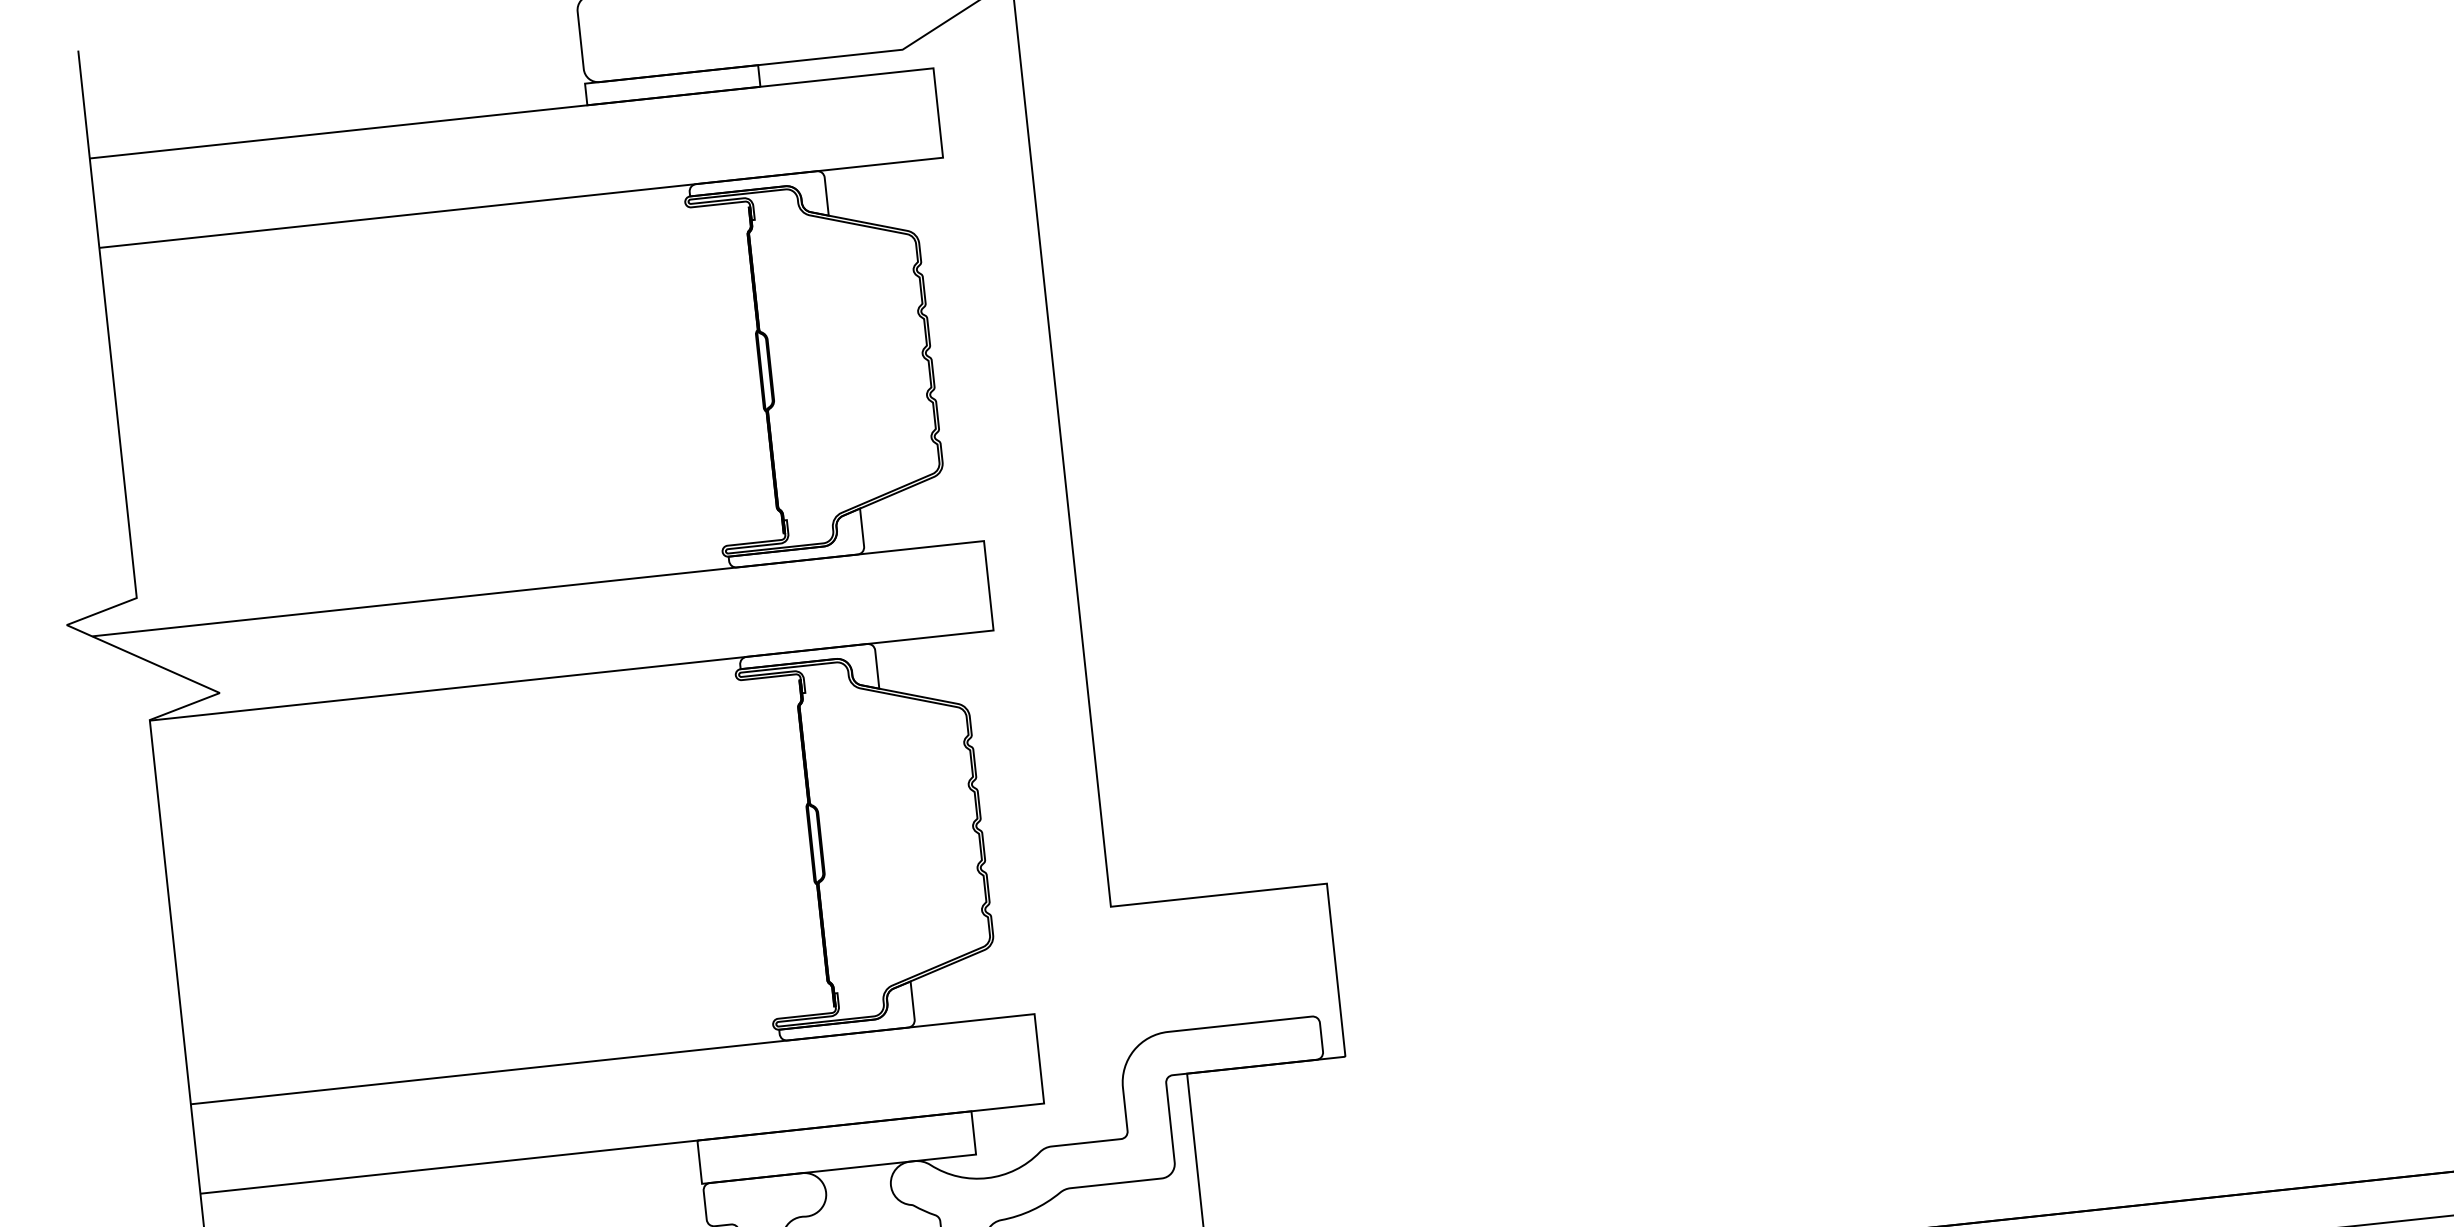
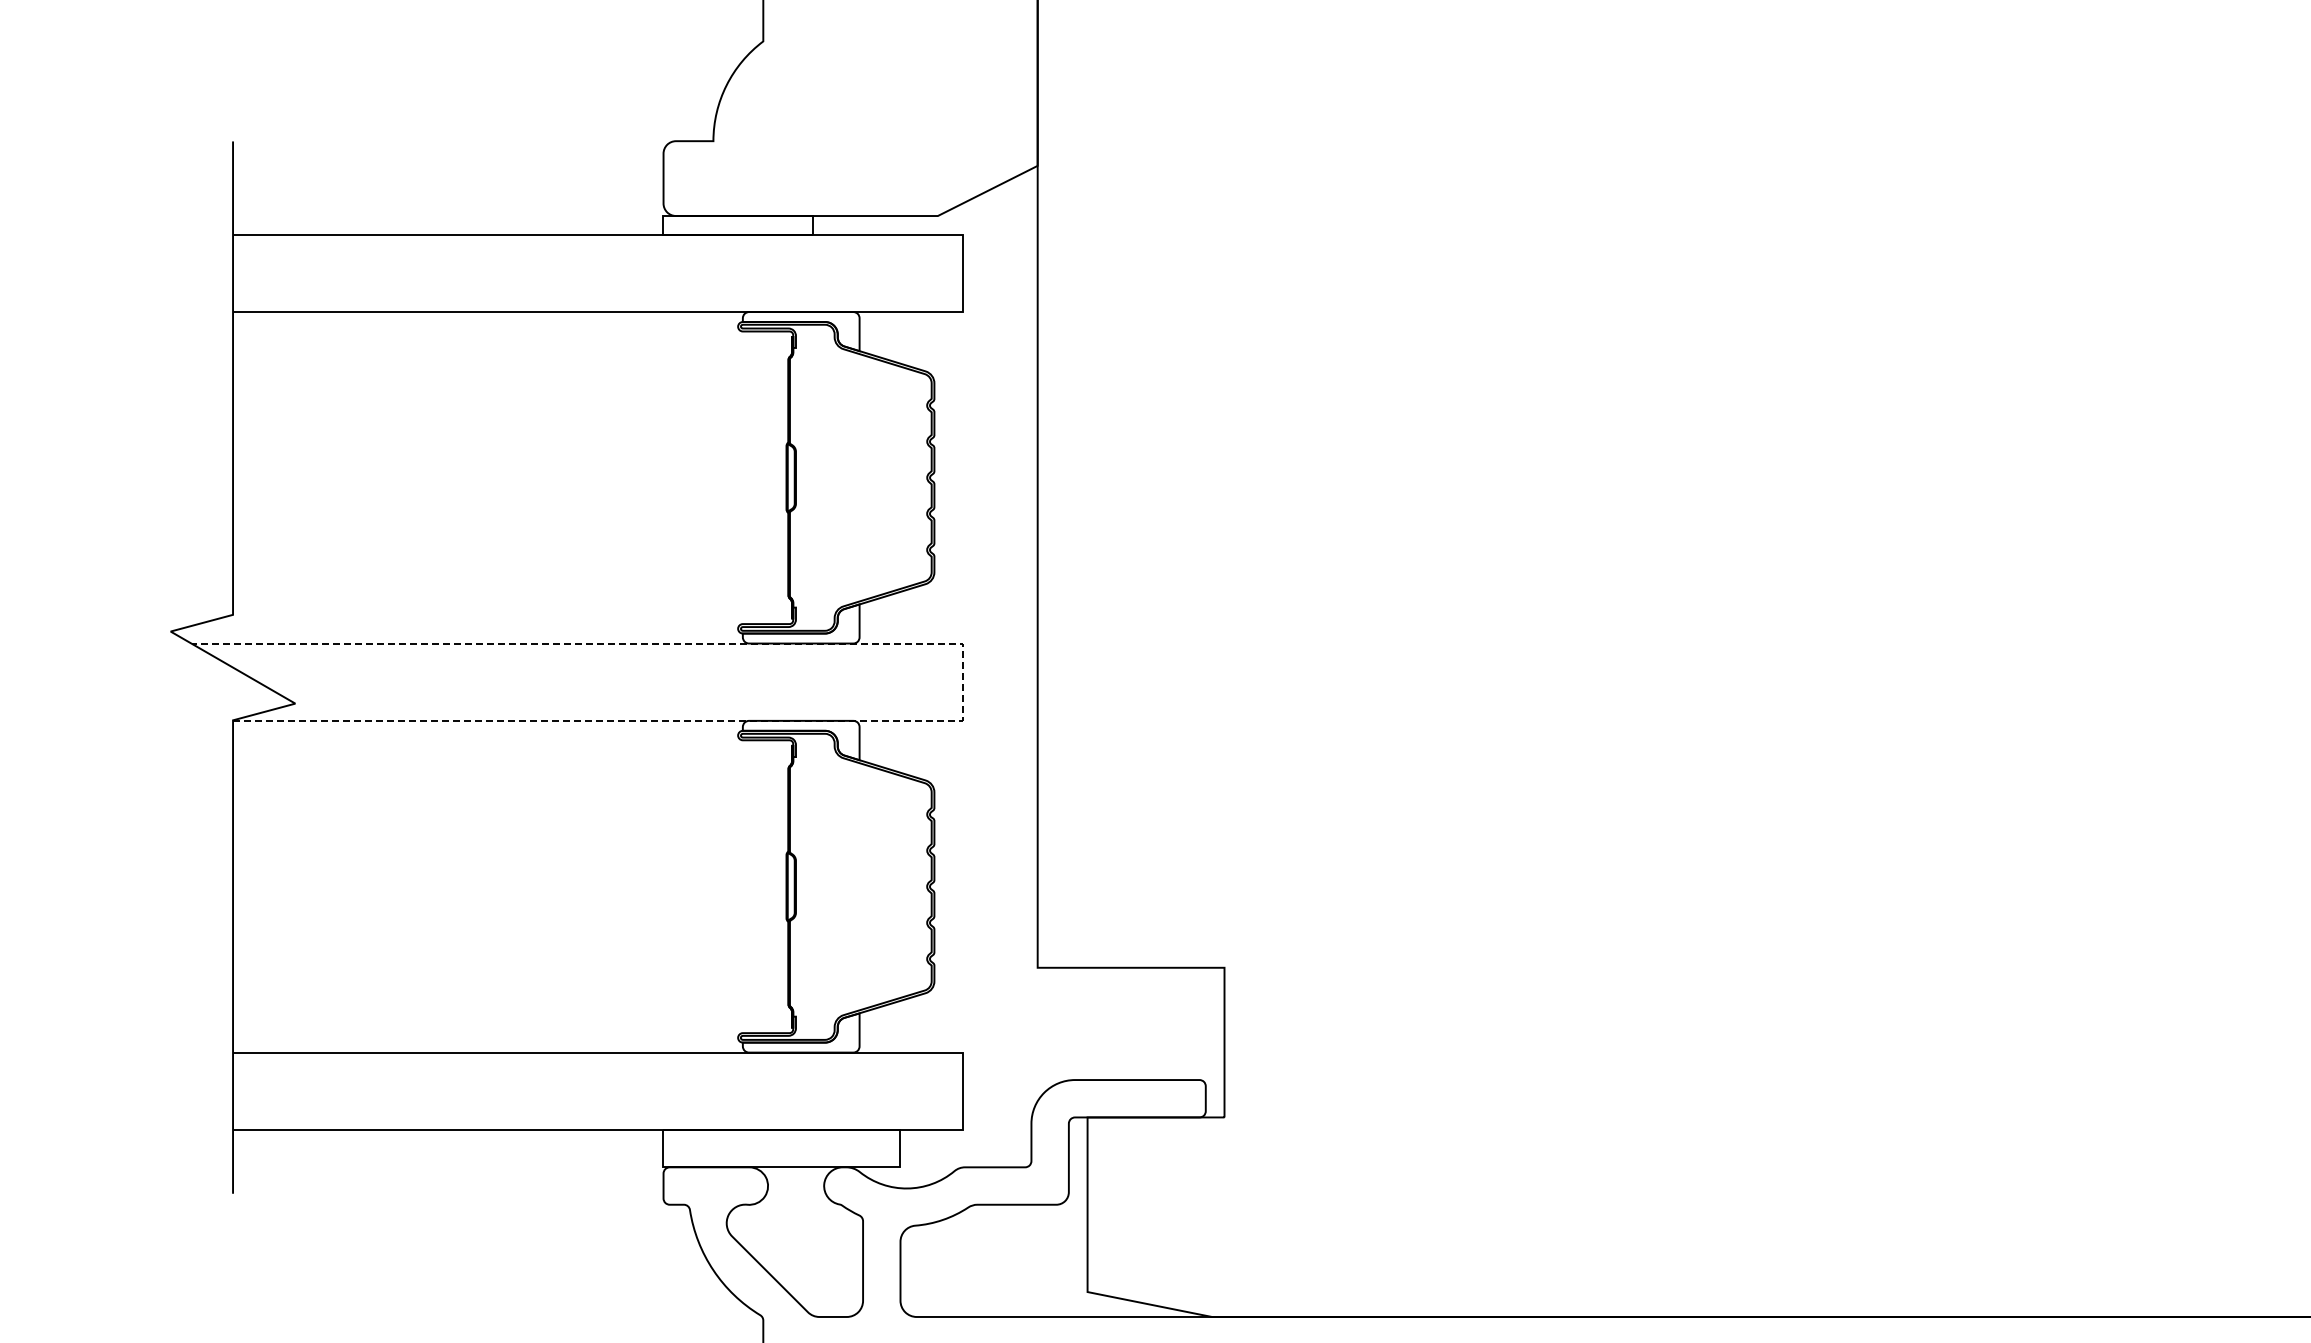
line: (986, 561) -> (962, 661), solid -> dashed

